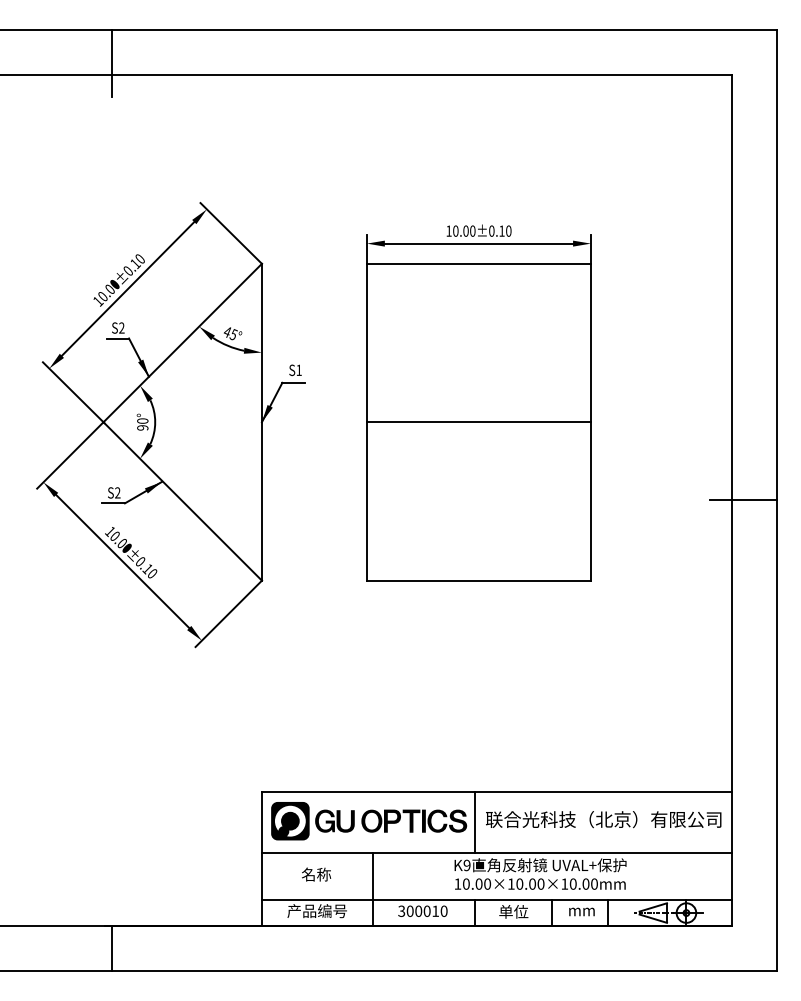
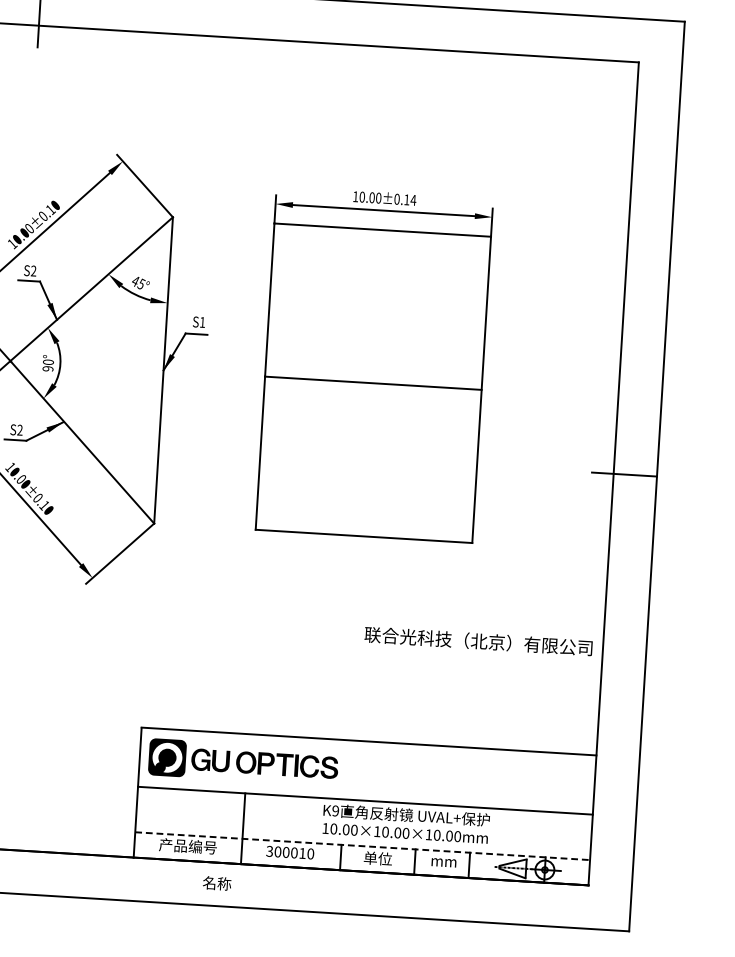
text: (508, 230) -> (413, 199), 10.00±0.10 -> 10.00±0.14
text: (603, 819) -> (478, 641), moved
line: (475, 821) -> (346, 769), removed
text: (316, 874) -> (217, 883), moved
line: (497, 899) -> (363, 845), solid -> dashed

